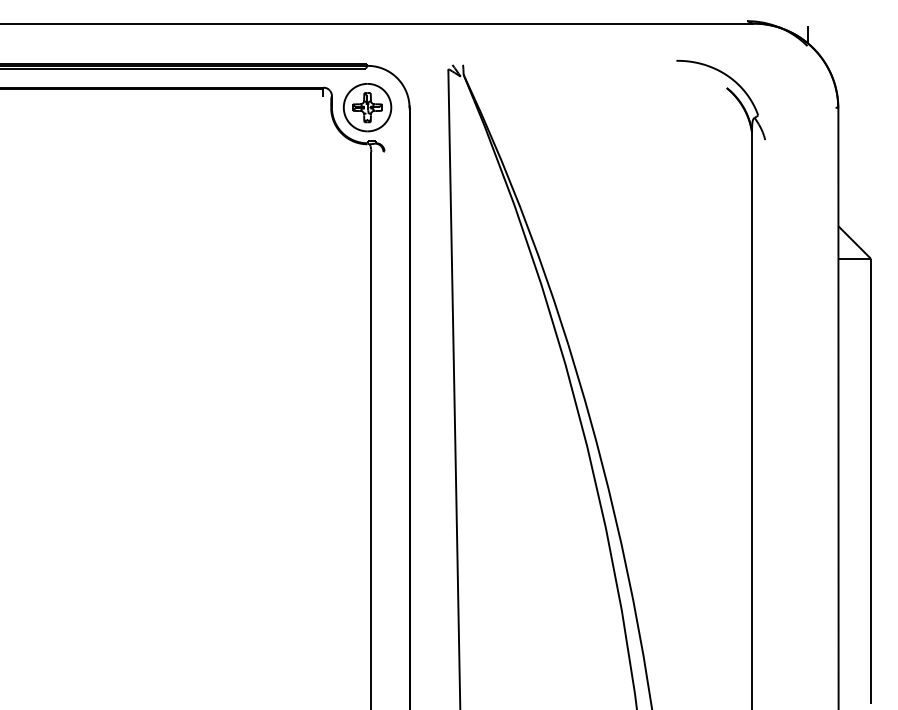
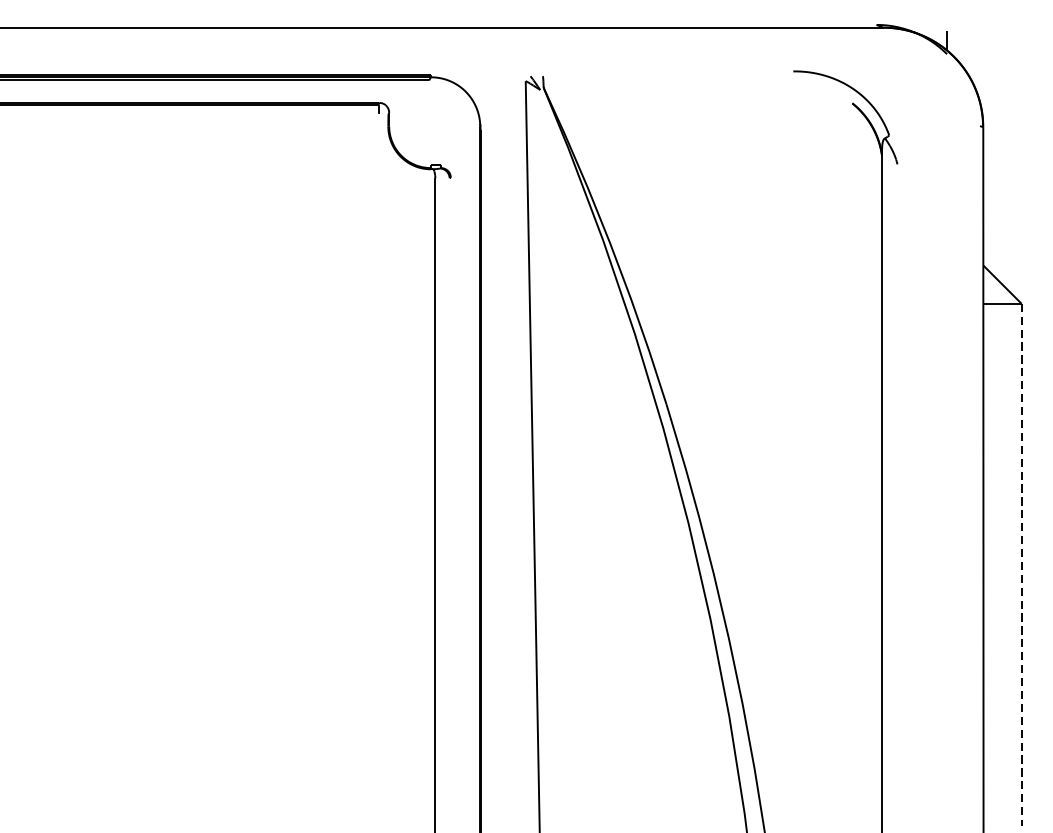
part: (367, 107) -> (430, 126), removed
line: (871, 481) -> (1022, 564), solid -> dashed

